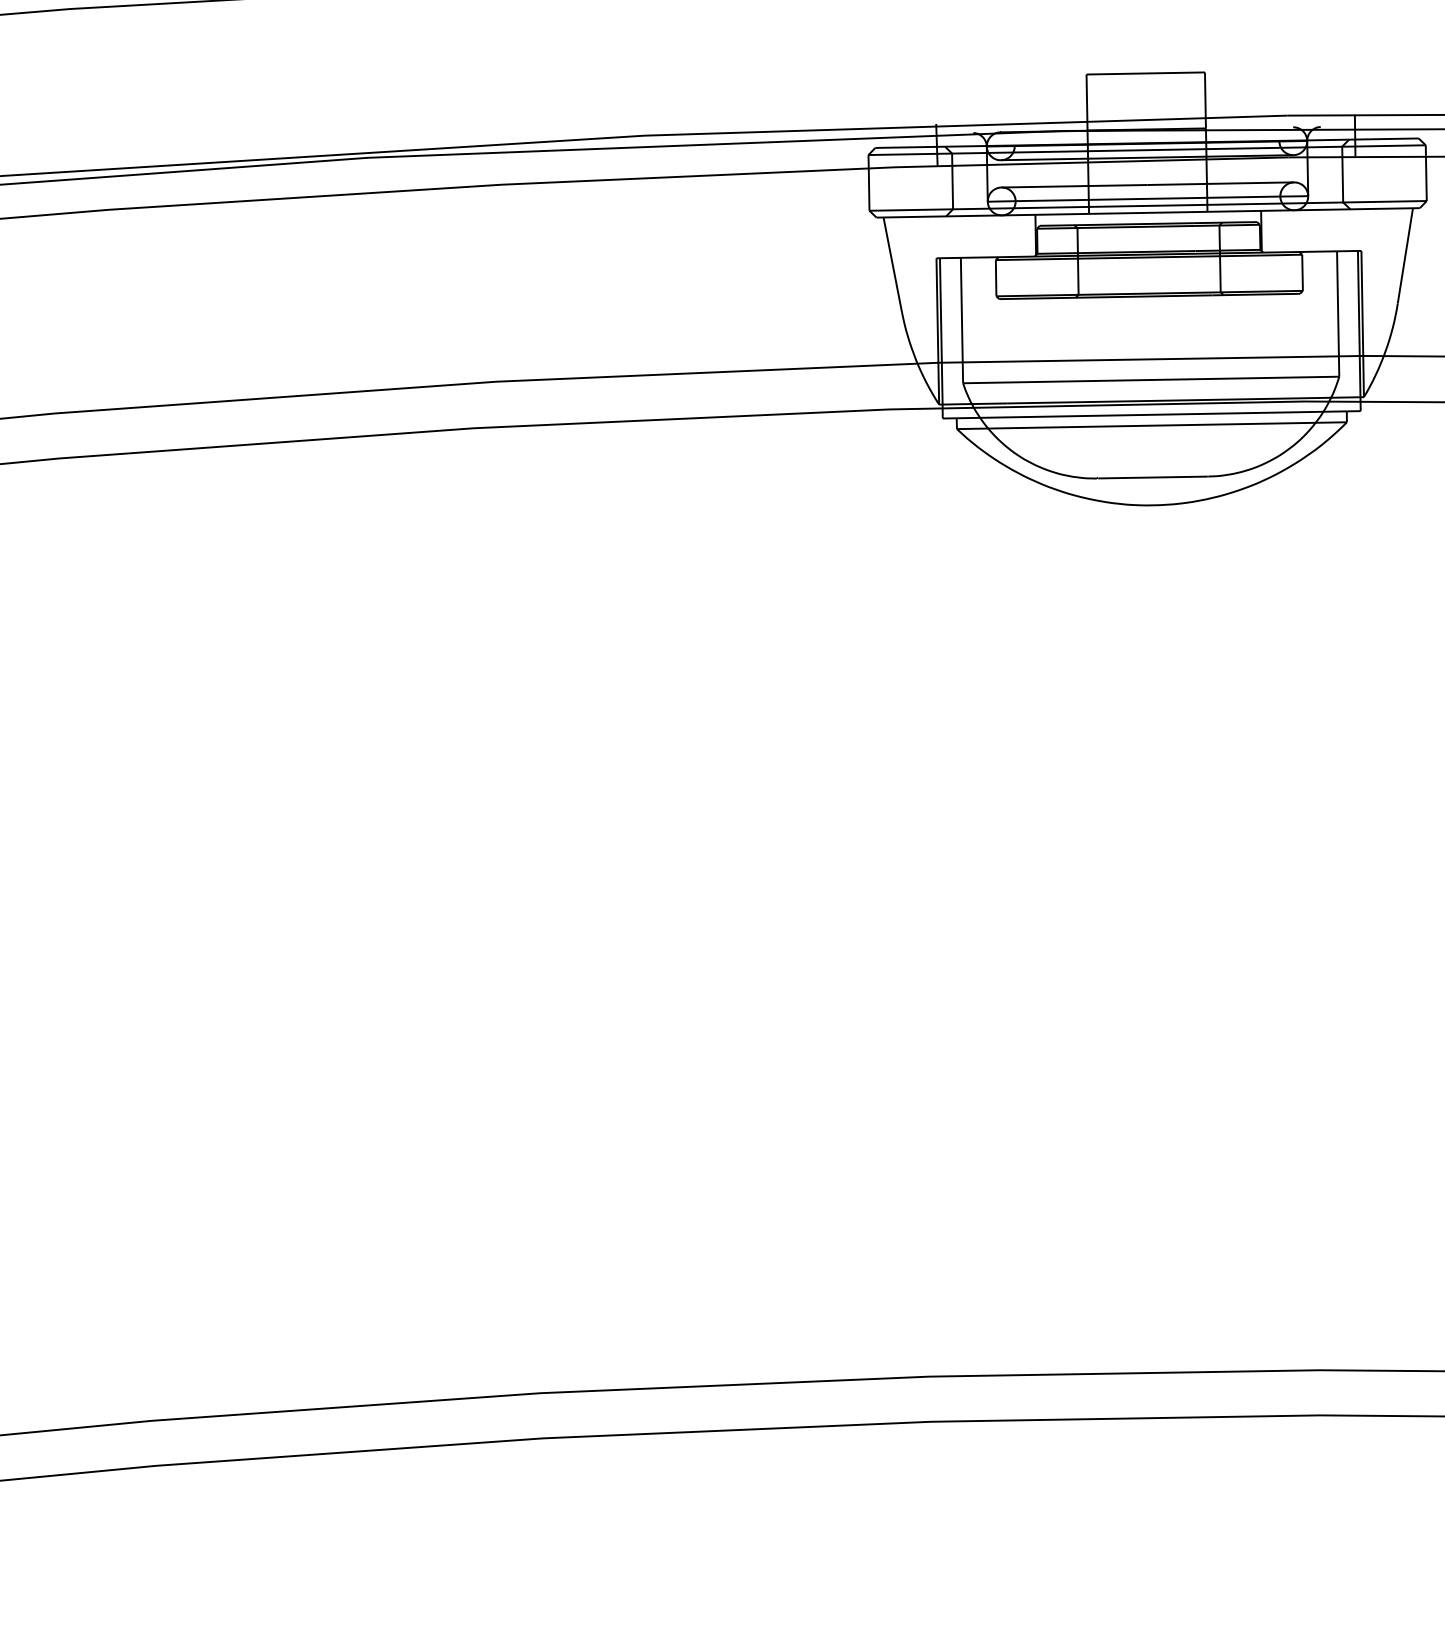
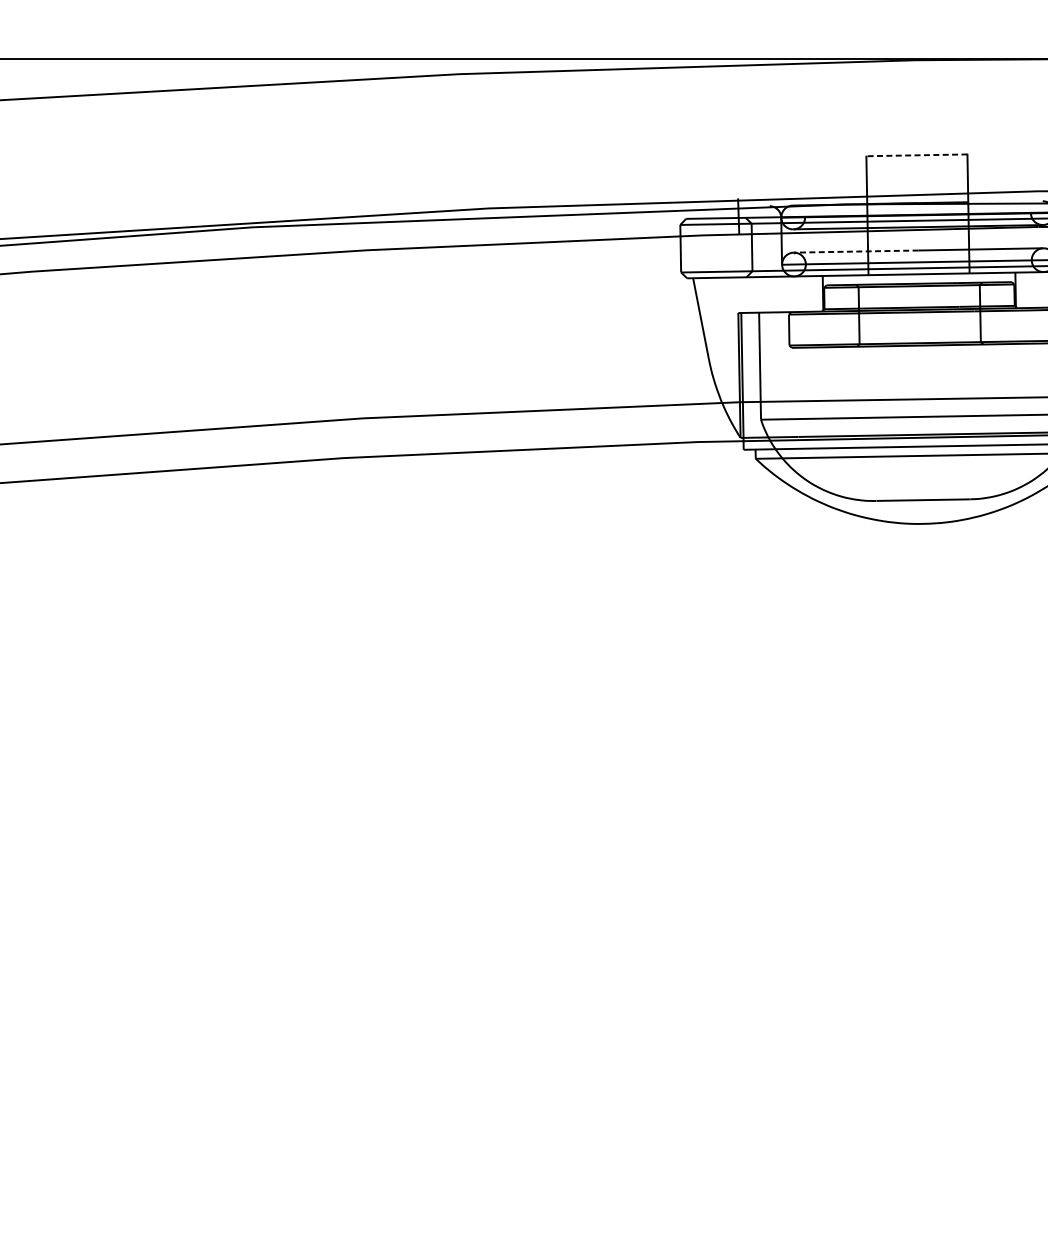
line: (1145, 73) -> (916, 155), solid -> dashed
line: (1074, 186) -> (856, 251), solid -> dashed

